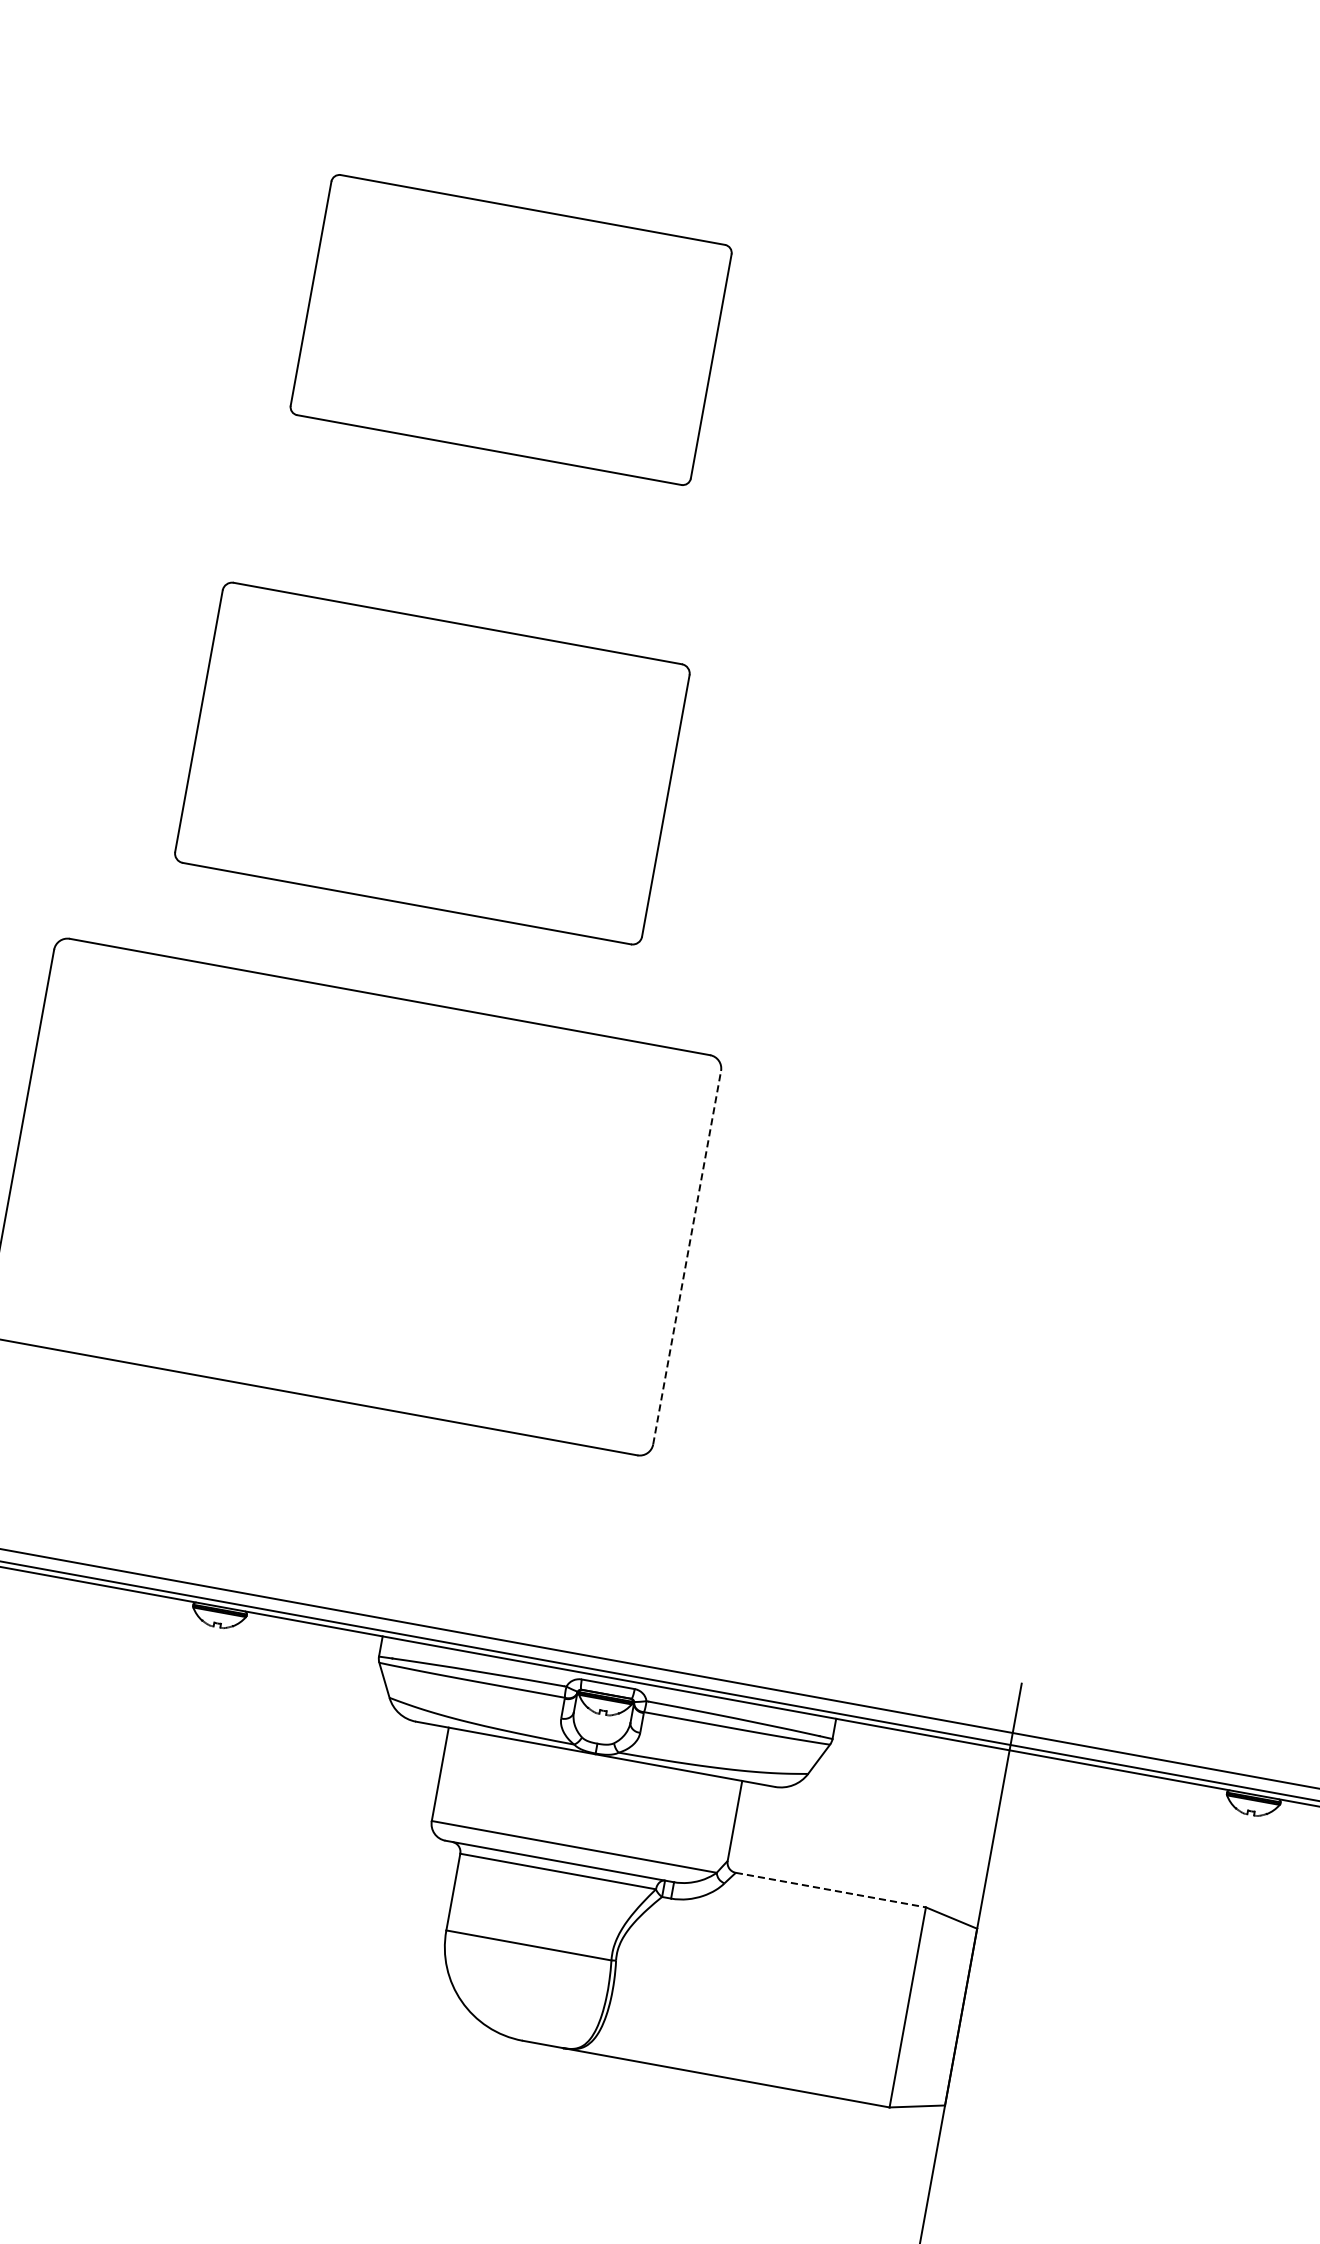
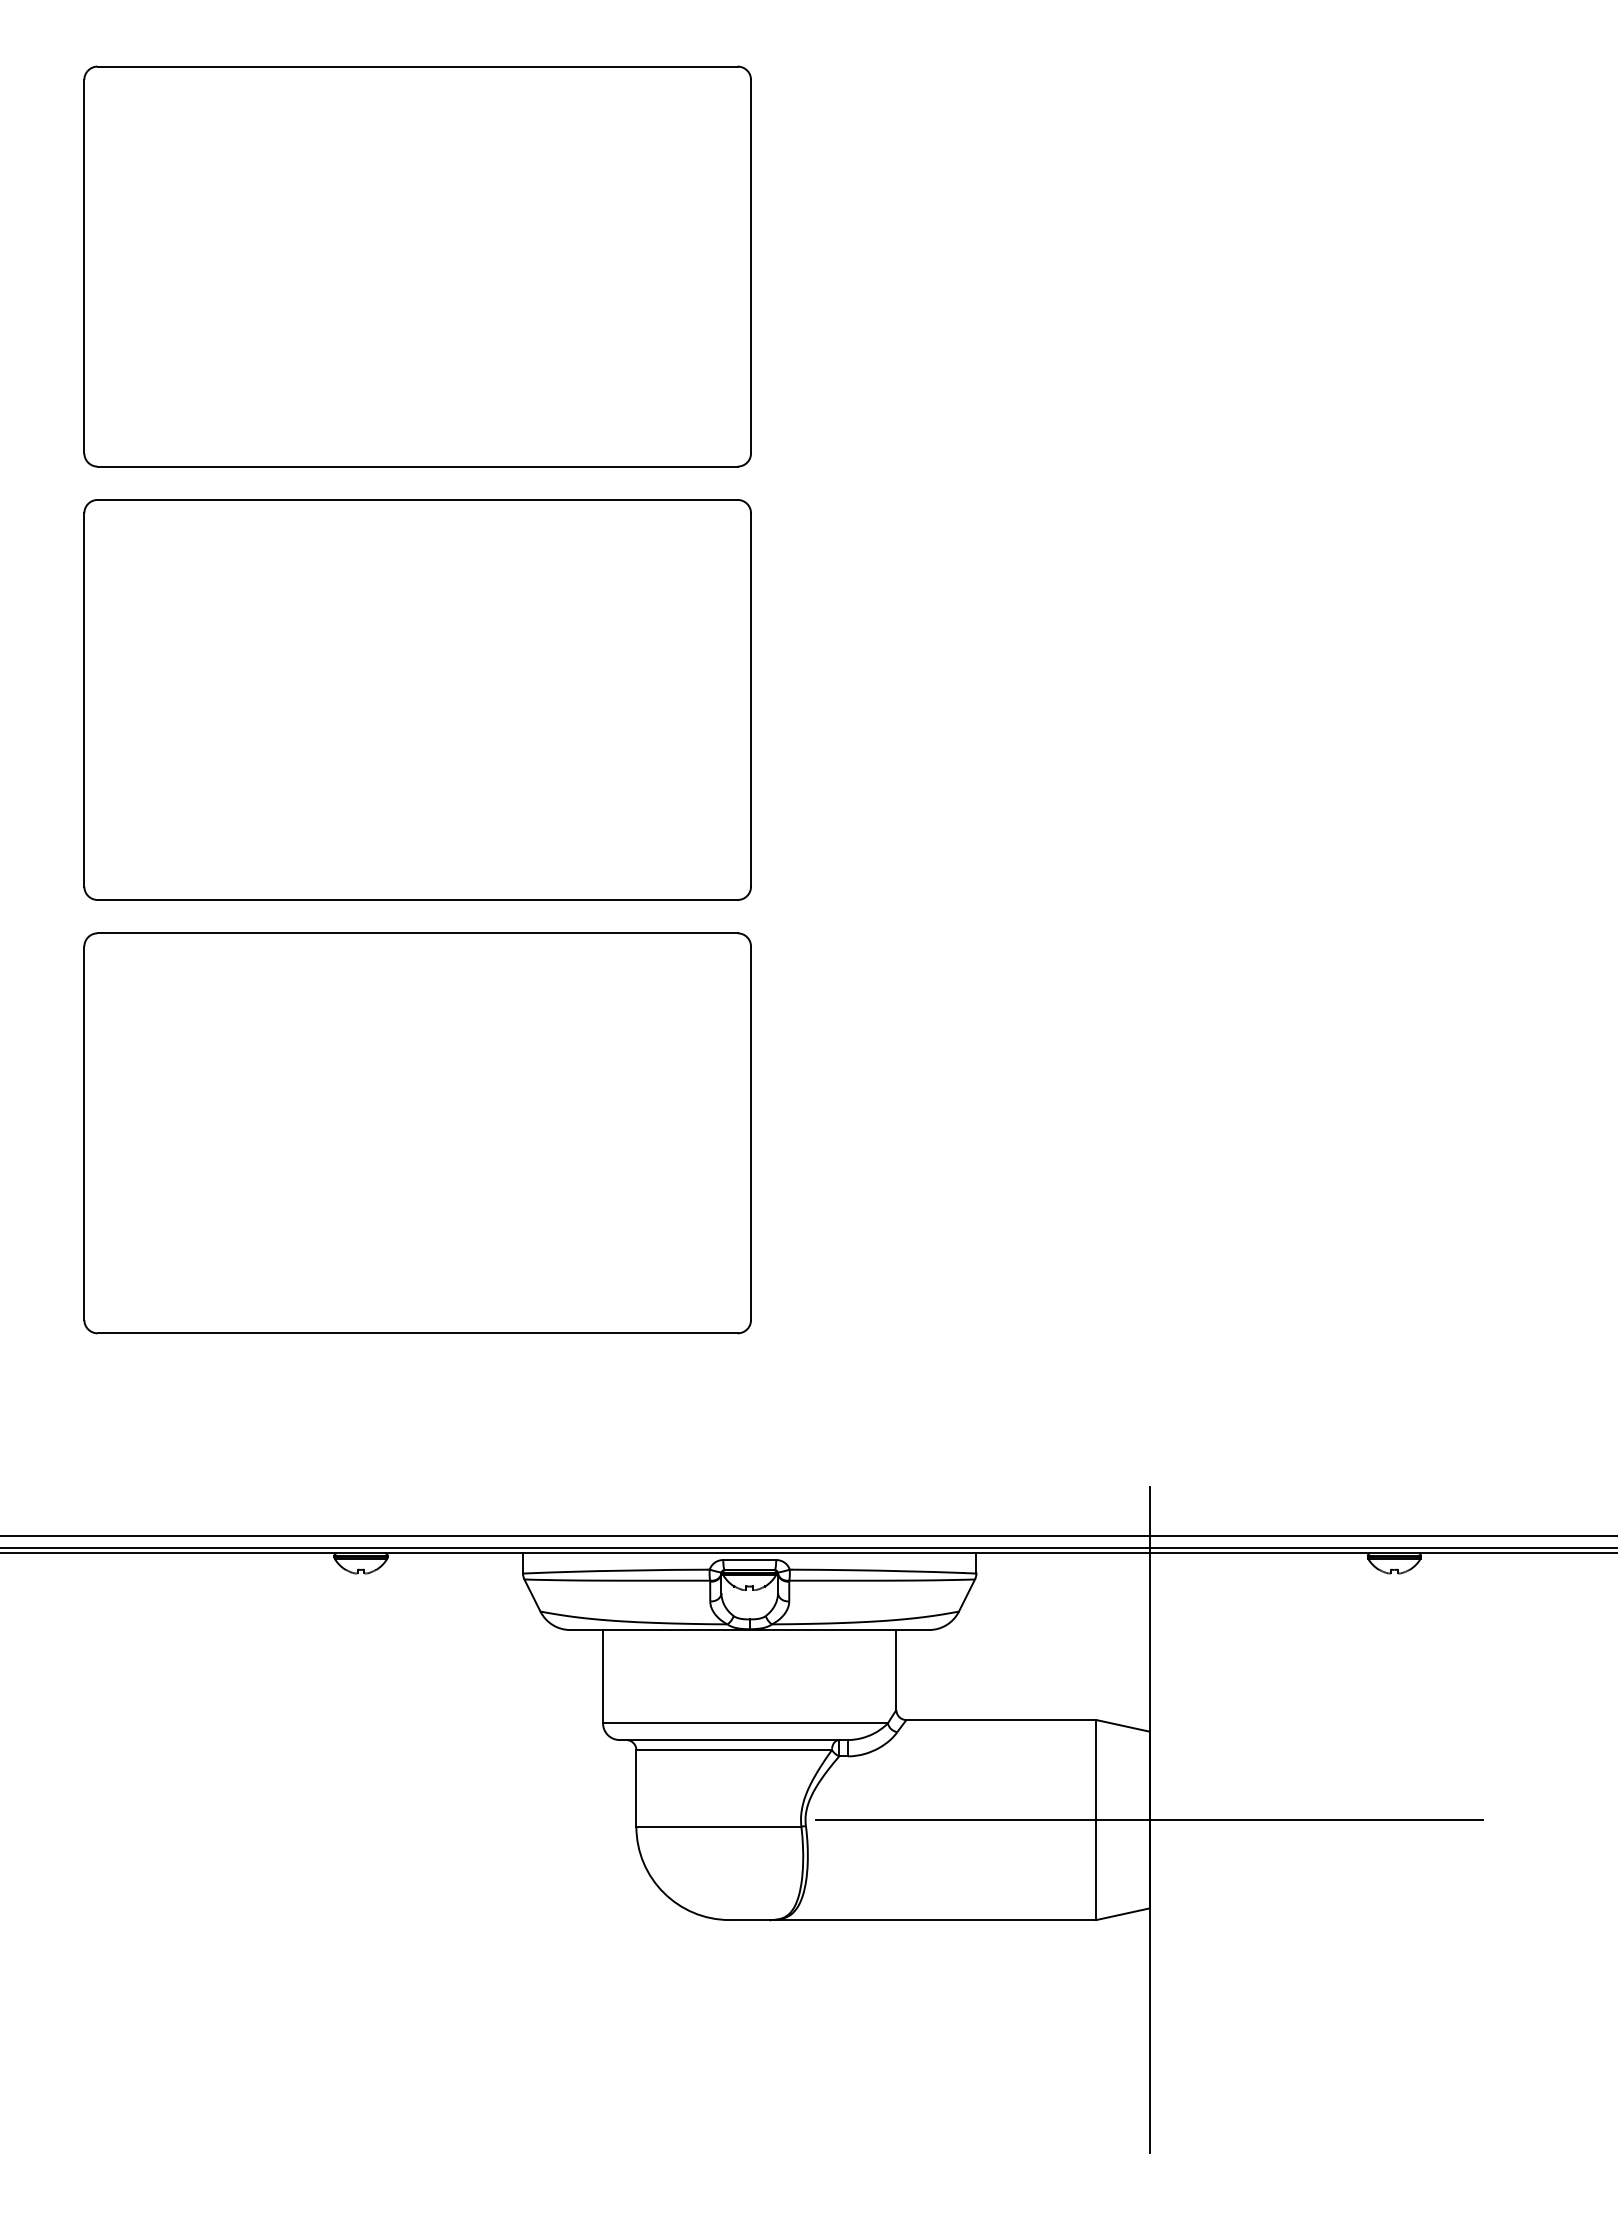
part: (511, 329) -> (417, 266), size x1.67
part: (432, 763) -> (417, 699), size x1.43
line: (687, 1257) -> (751, 1133), dashed -> solid
line: (830, 1890) -> (1001, 1720), dashed -> solid
line: (960, 2017) -> (1149, 1820), added

